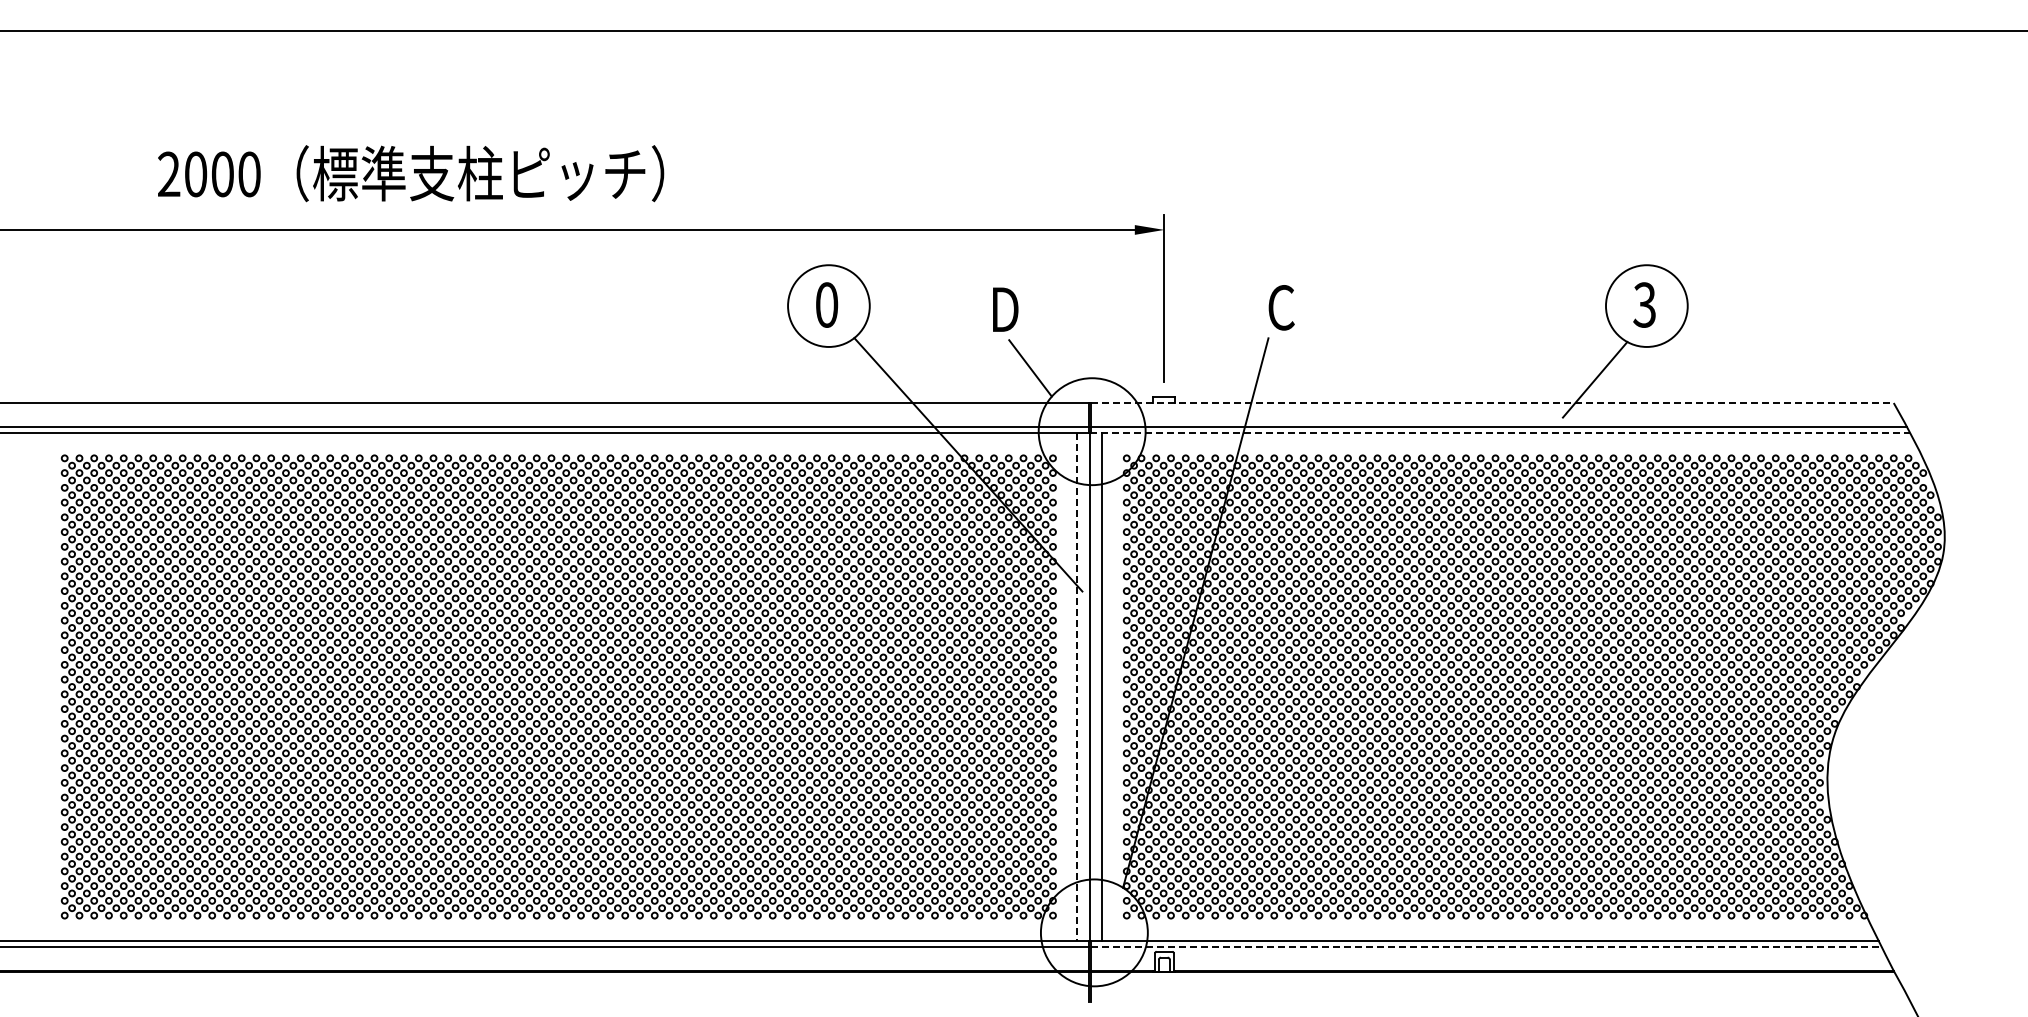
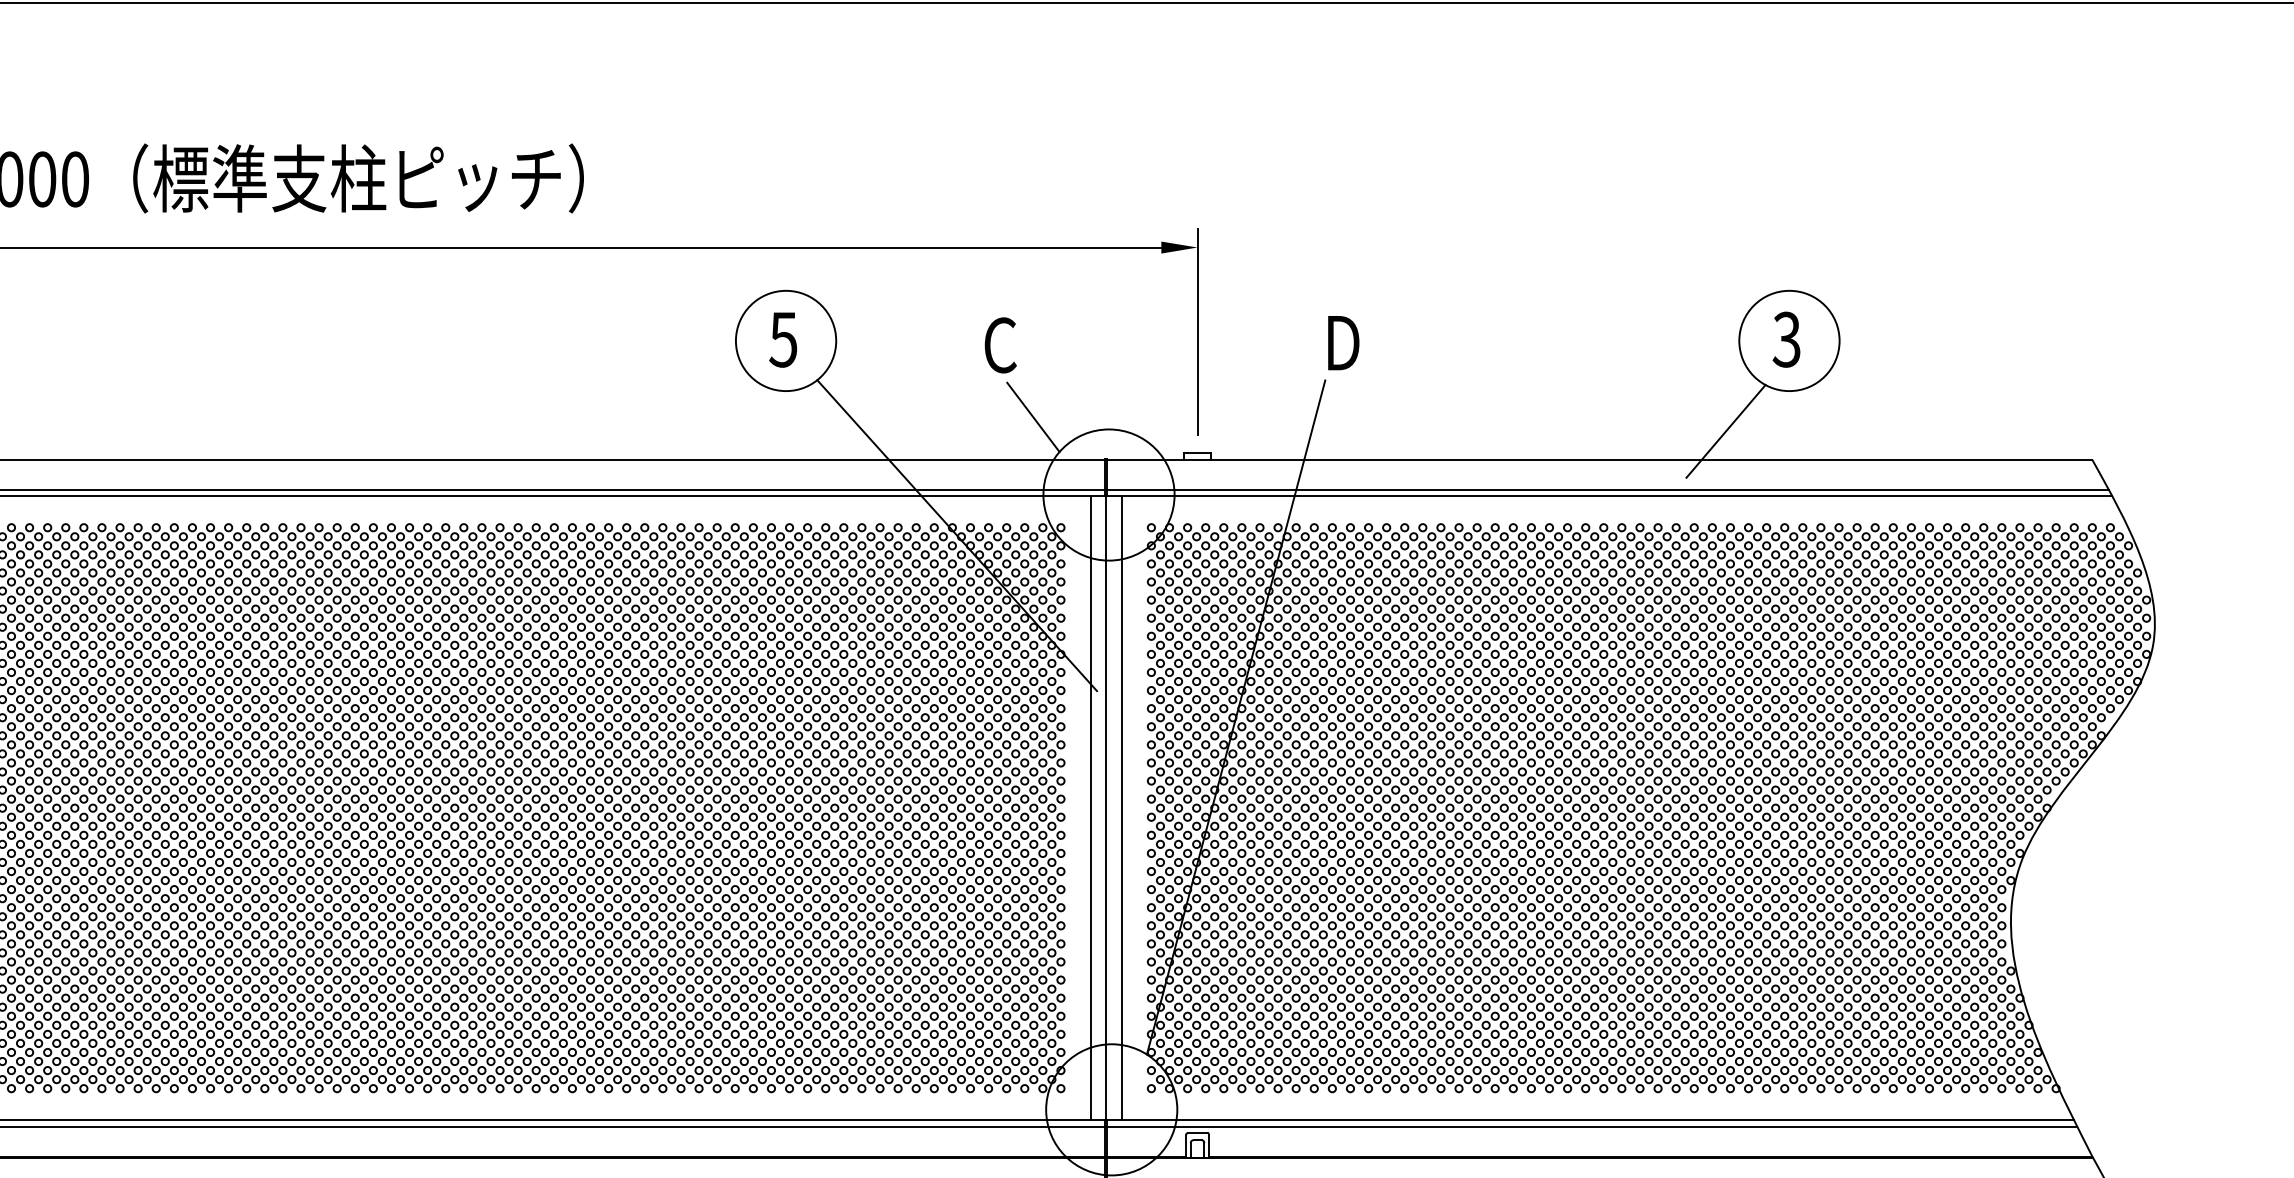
text: (826, 304) -> (783, 339), 0 -> 5
text: (1282, 307) -> (1342, 342), C -> D
text: (1004, 309) -> (1001, 345), D -> C
line: (1492, 403) -> (1600, 460), dashed -> solid
line: (1500, 432) -> (1609, 496), dashed -> solid
line: (1077, 687) -> (1091, 808), dashed -> solid
line: (1486, 946) -> (1592, 1126), dashed -> solid

